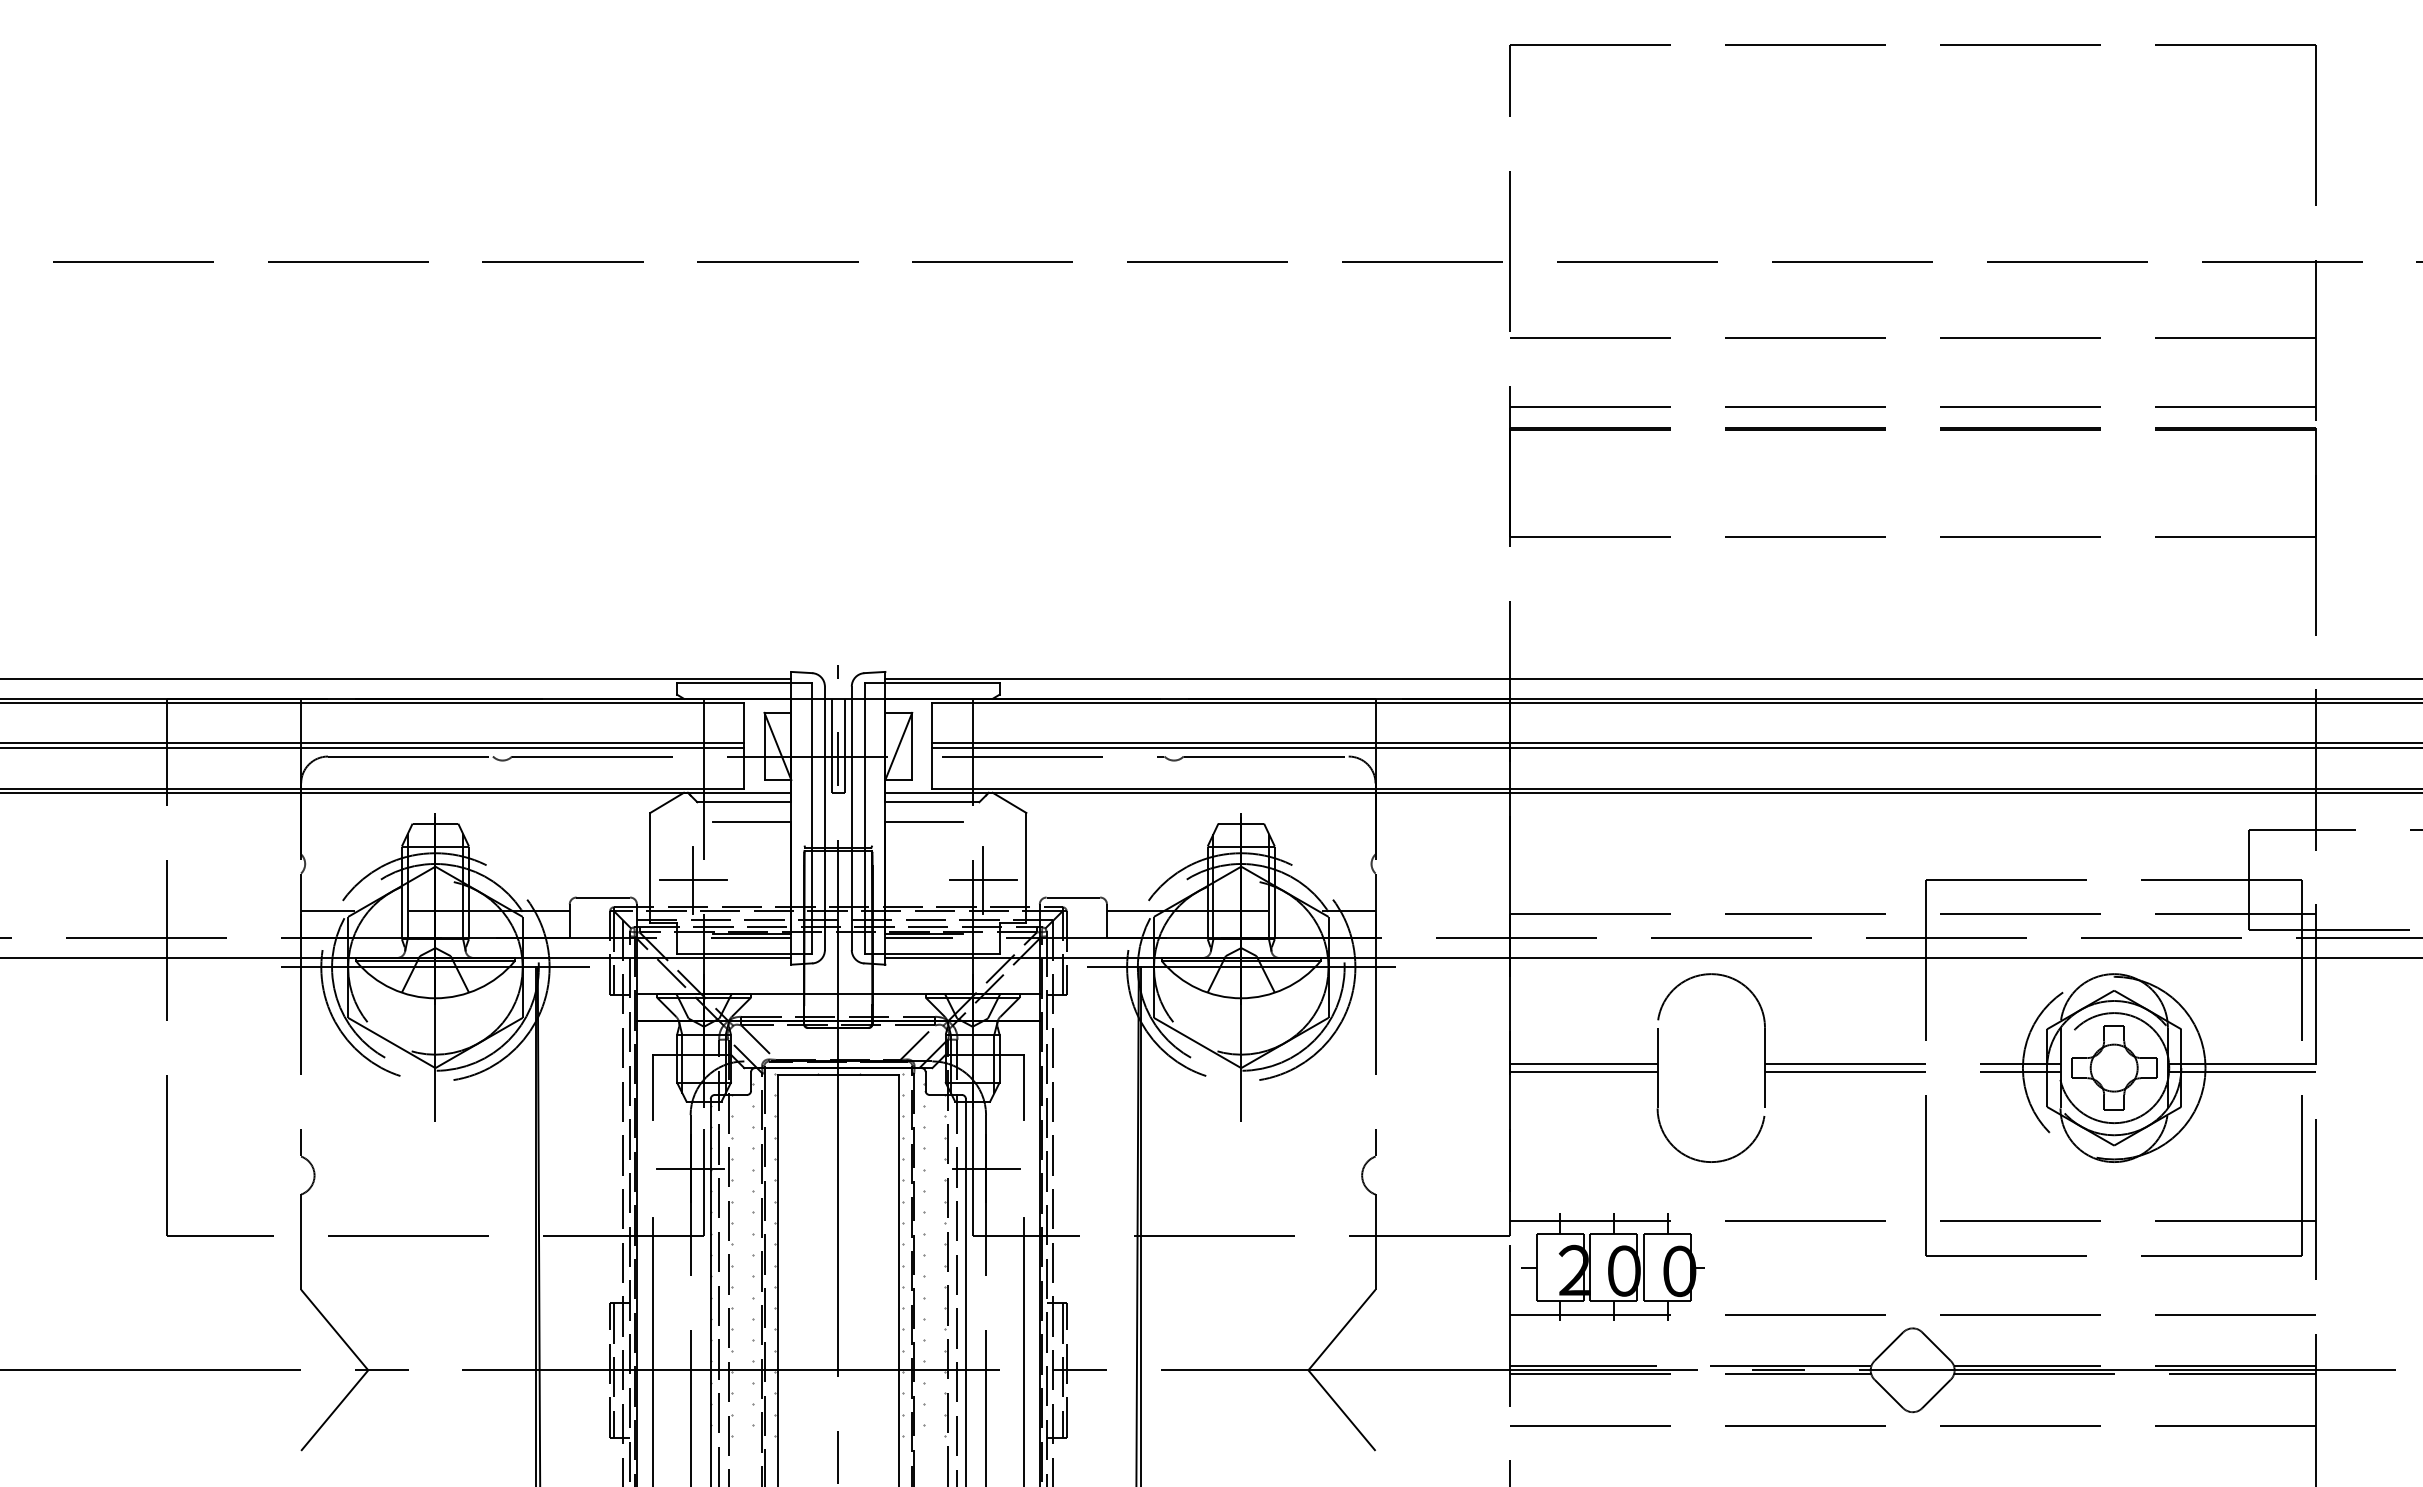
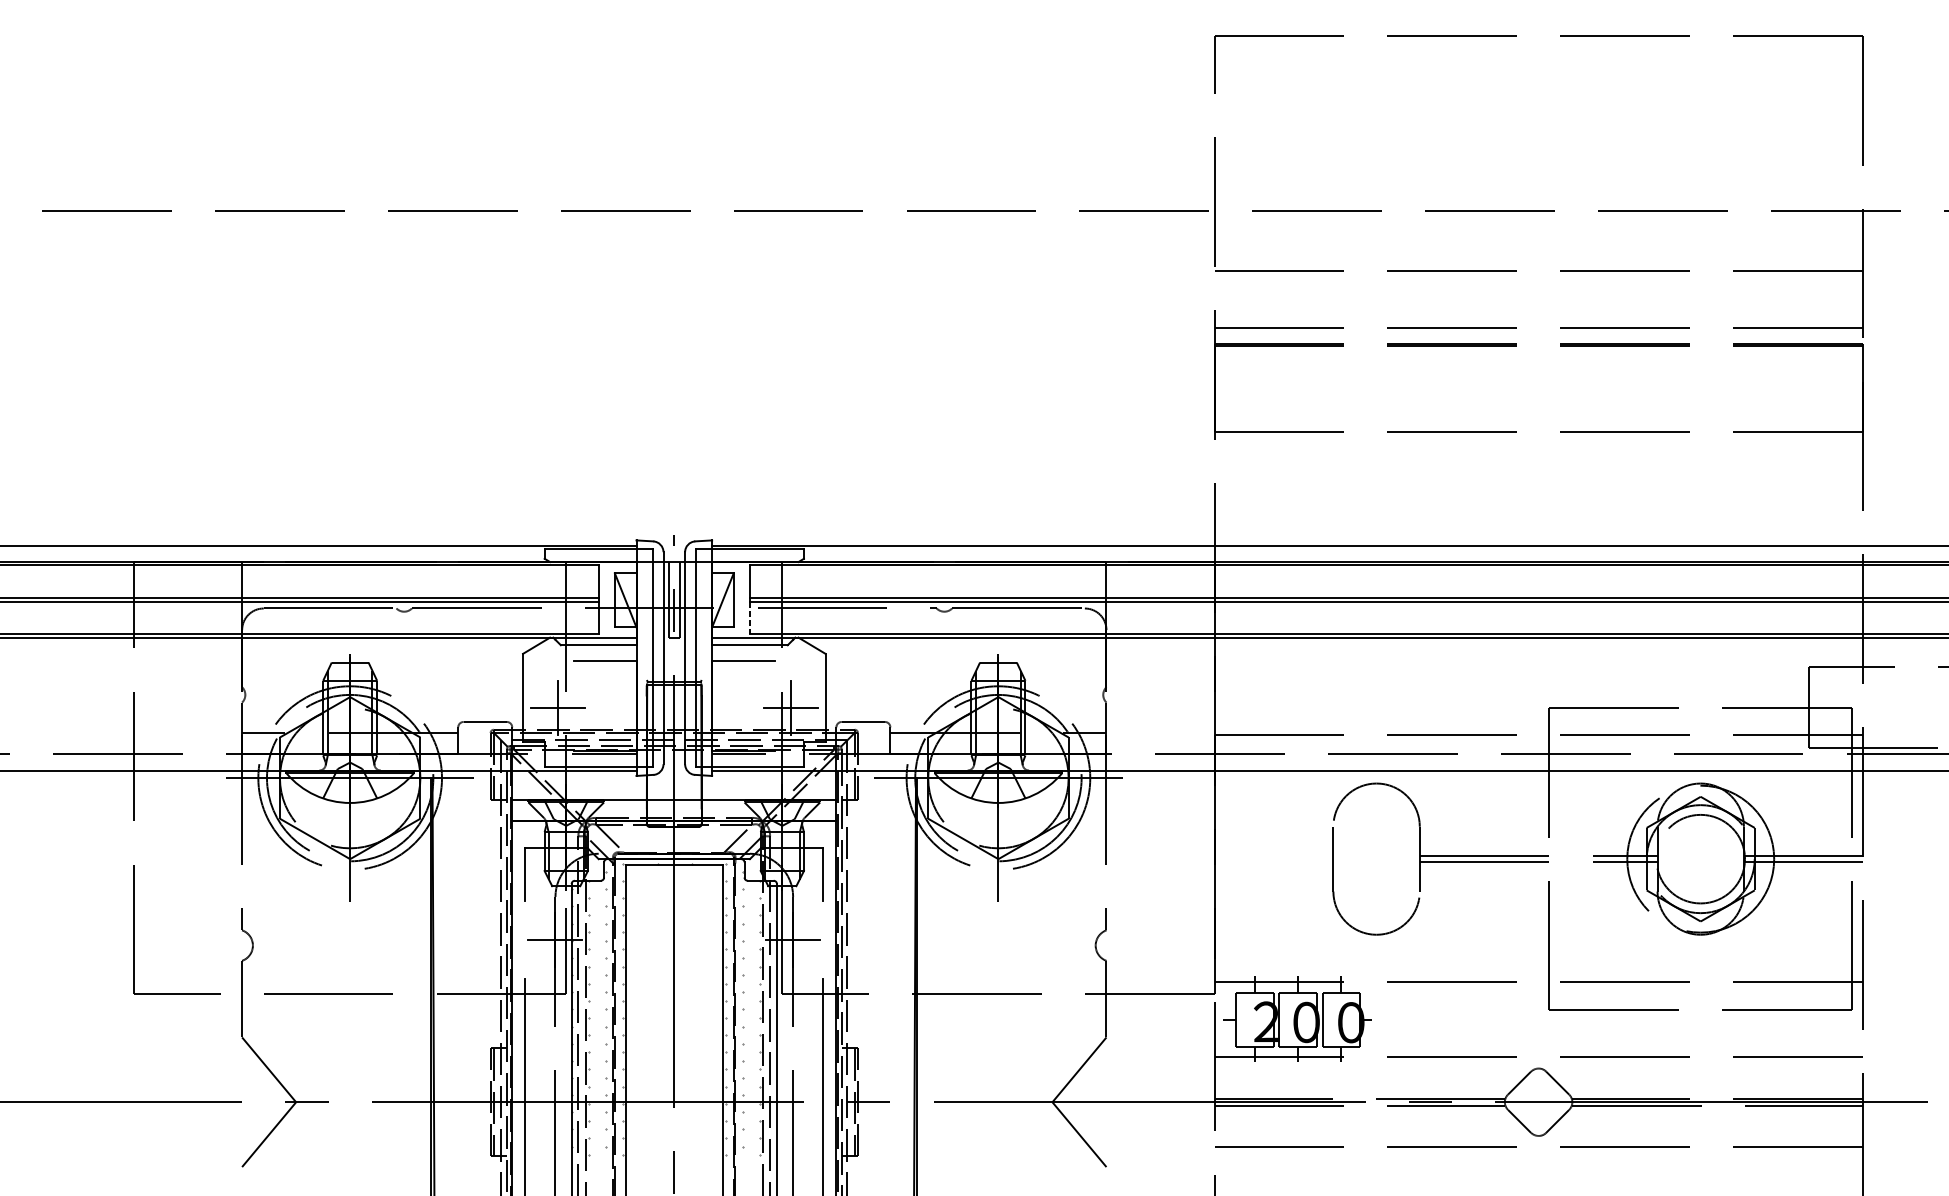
line: (932, 768) -> (750, 618), solid -> dashed
line: (1583, 1064) -> (1273, 856), removed
part: (2114, 1067) -> (1700, 858), removed
line: (1583, 1072) -> (1273, 862), removed

